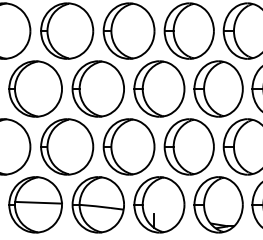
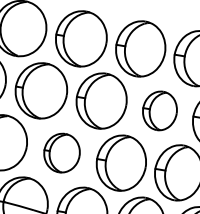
part: (218, 88) -> (159, 110), size x0.7
part: (128, 146) -> (61, 152), size x0.7

